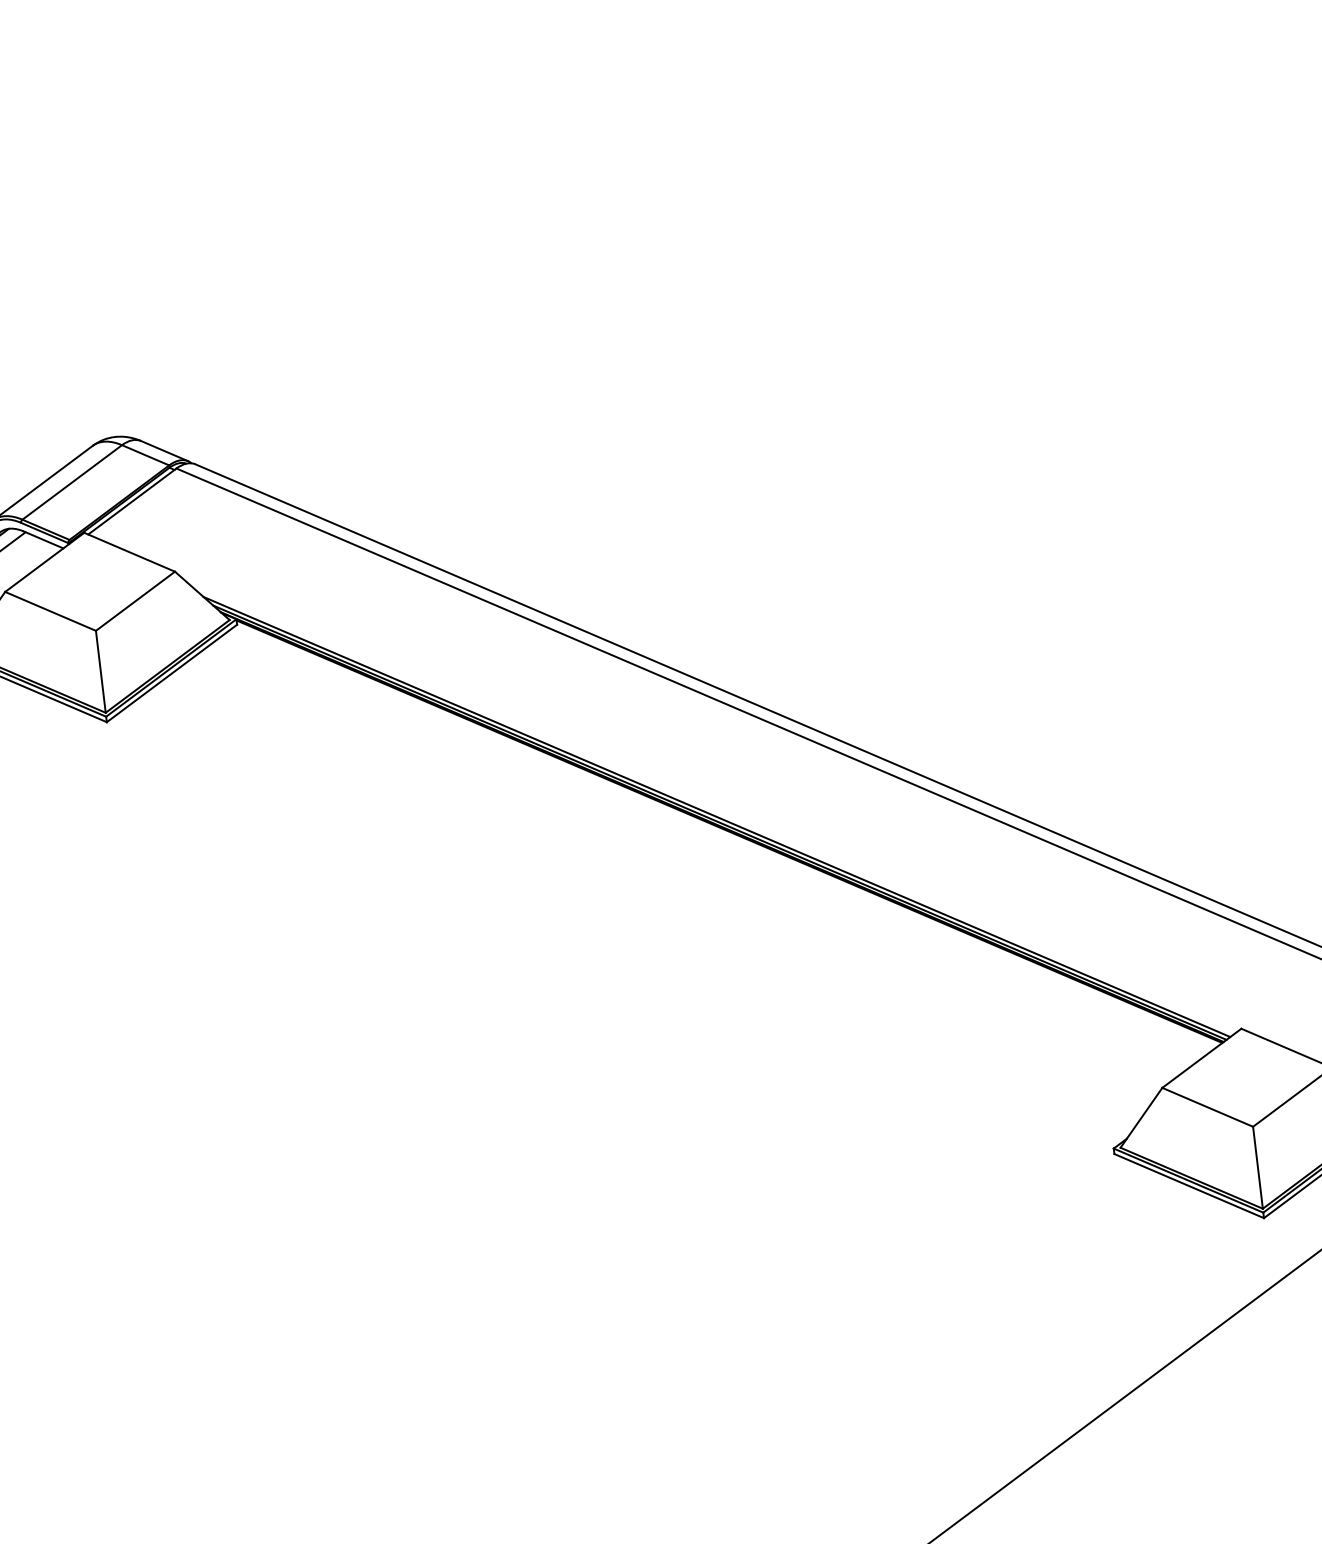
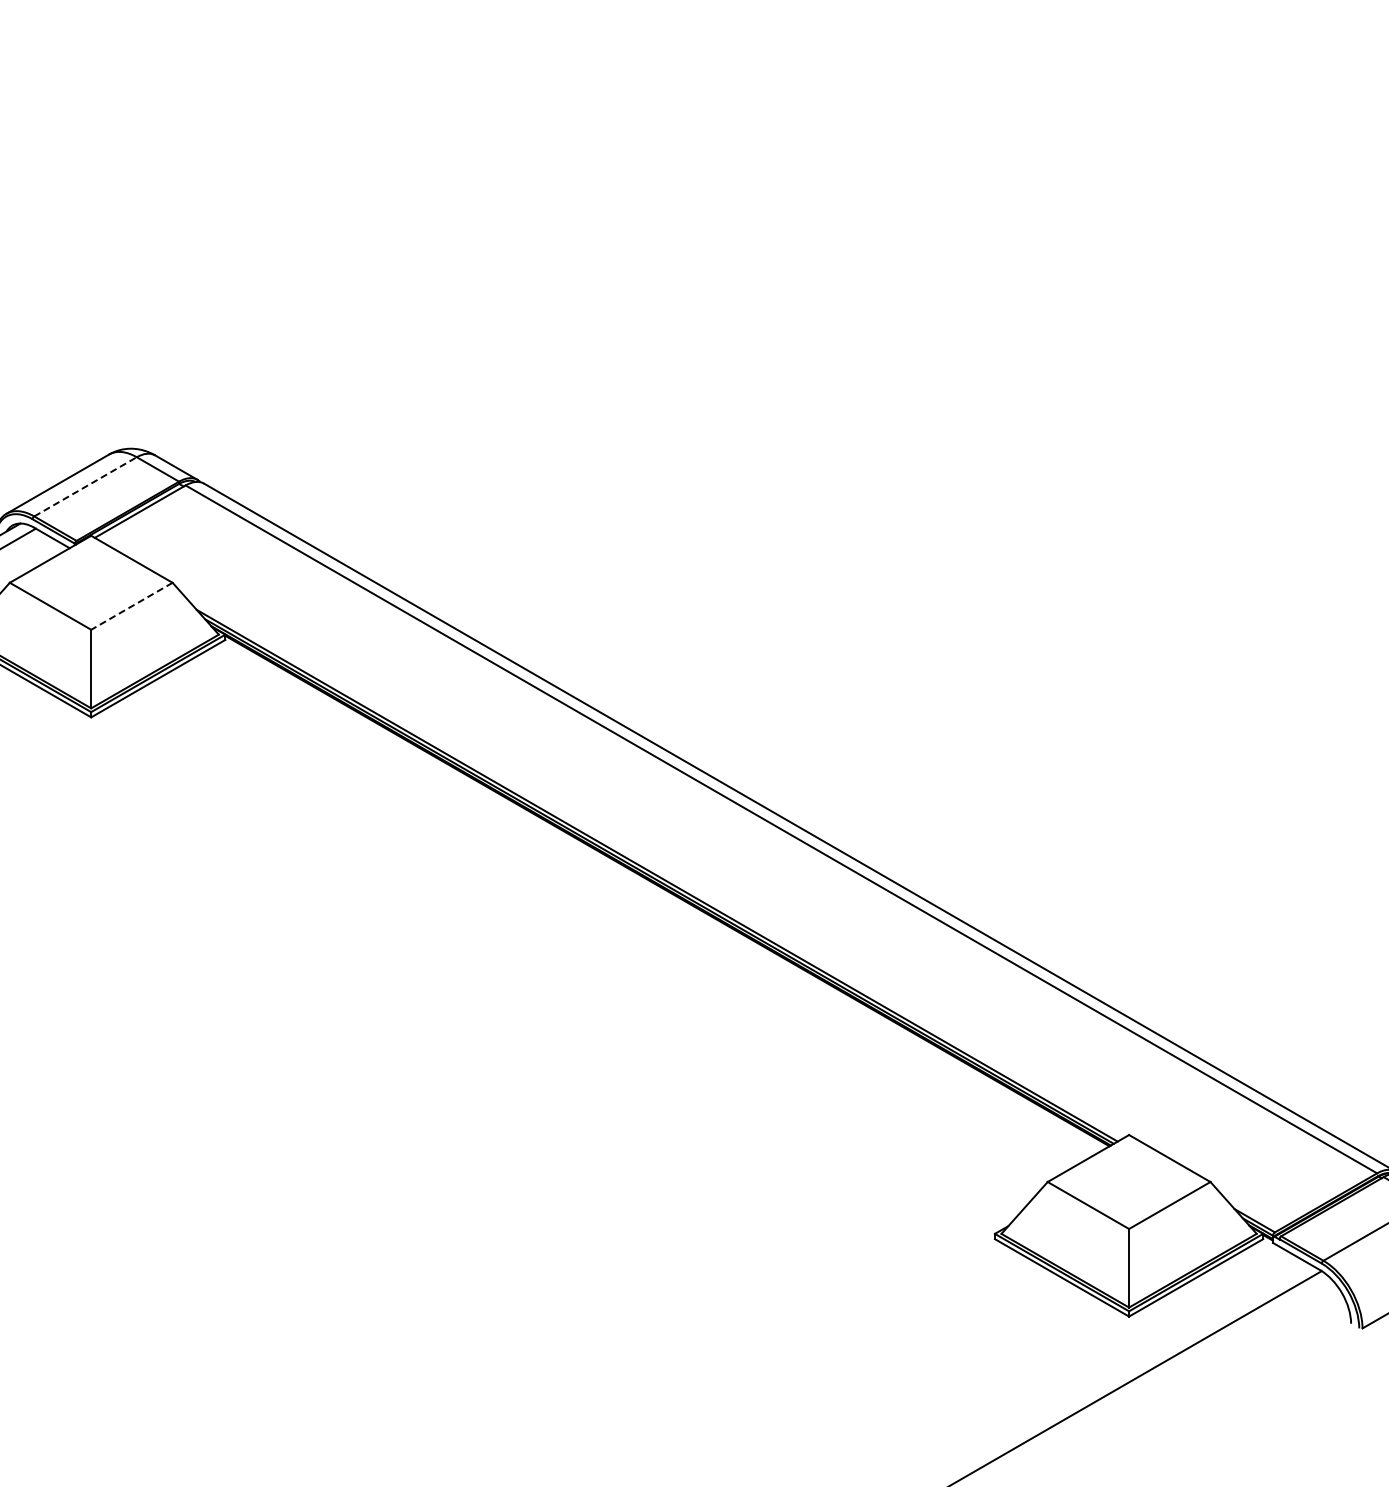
line: (72, 482) -> (85, 486), solid -> dashed
line: (135, 601) -> (131, 606), solid -> dashed

